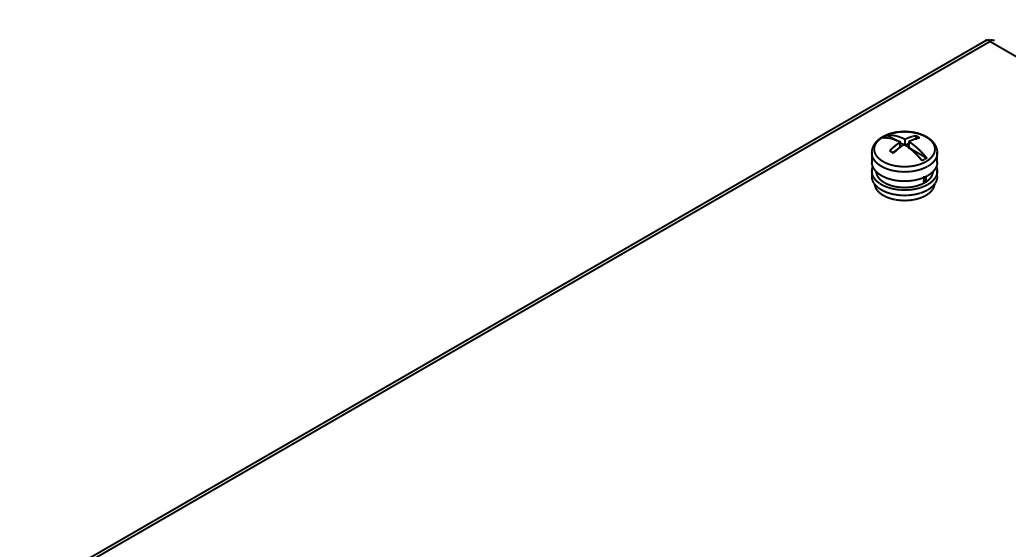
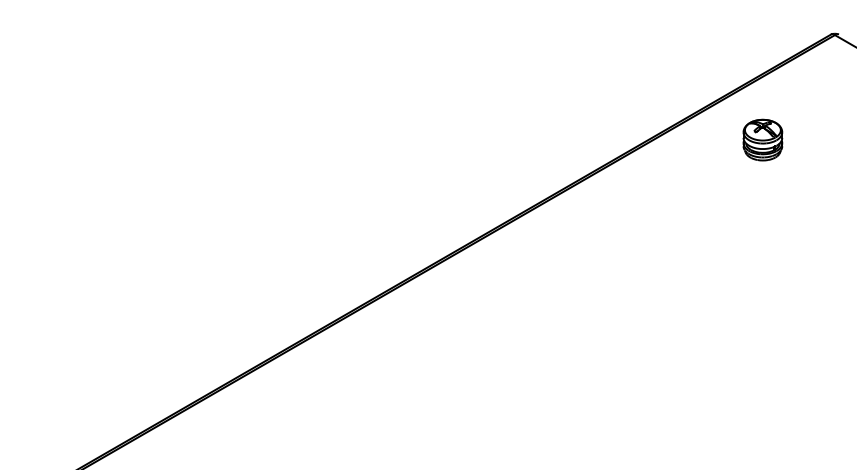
part: (904, 165) -> (762, 139), size x0.7

